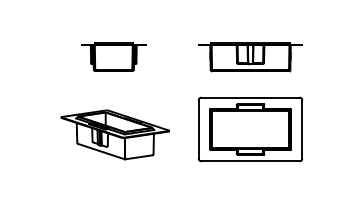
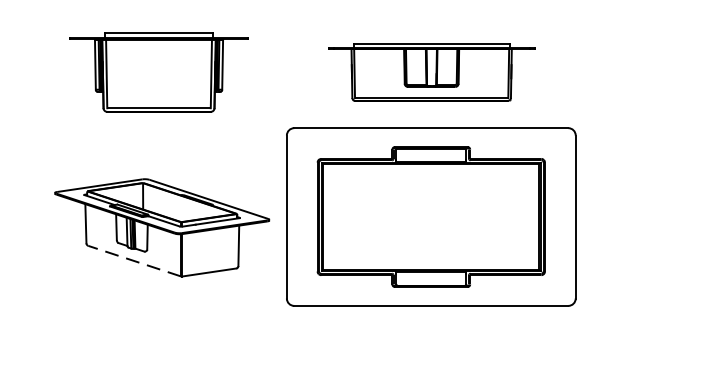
part: (113, 56) -> (158, 71), size x1.4
part: (250, 129) -> (431, 217), size x1.4
line: (101, 151) -> (134, 260), solid -> dashed

